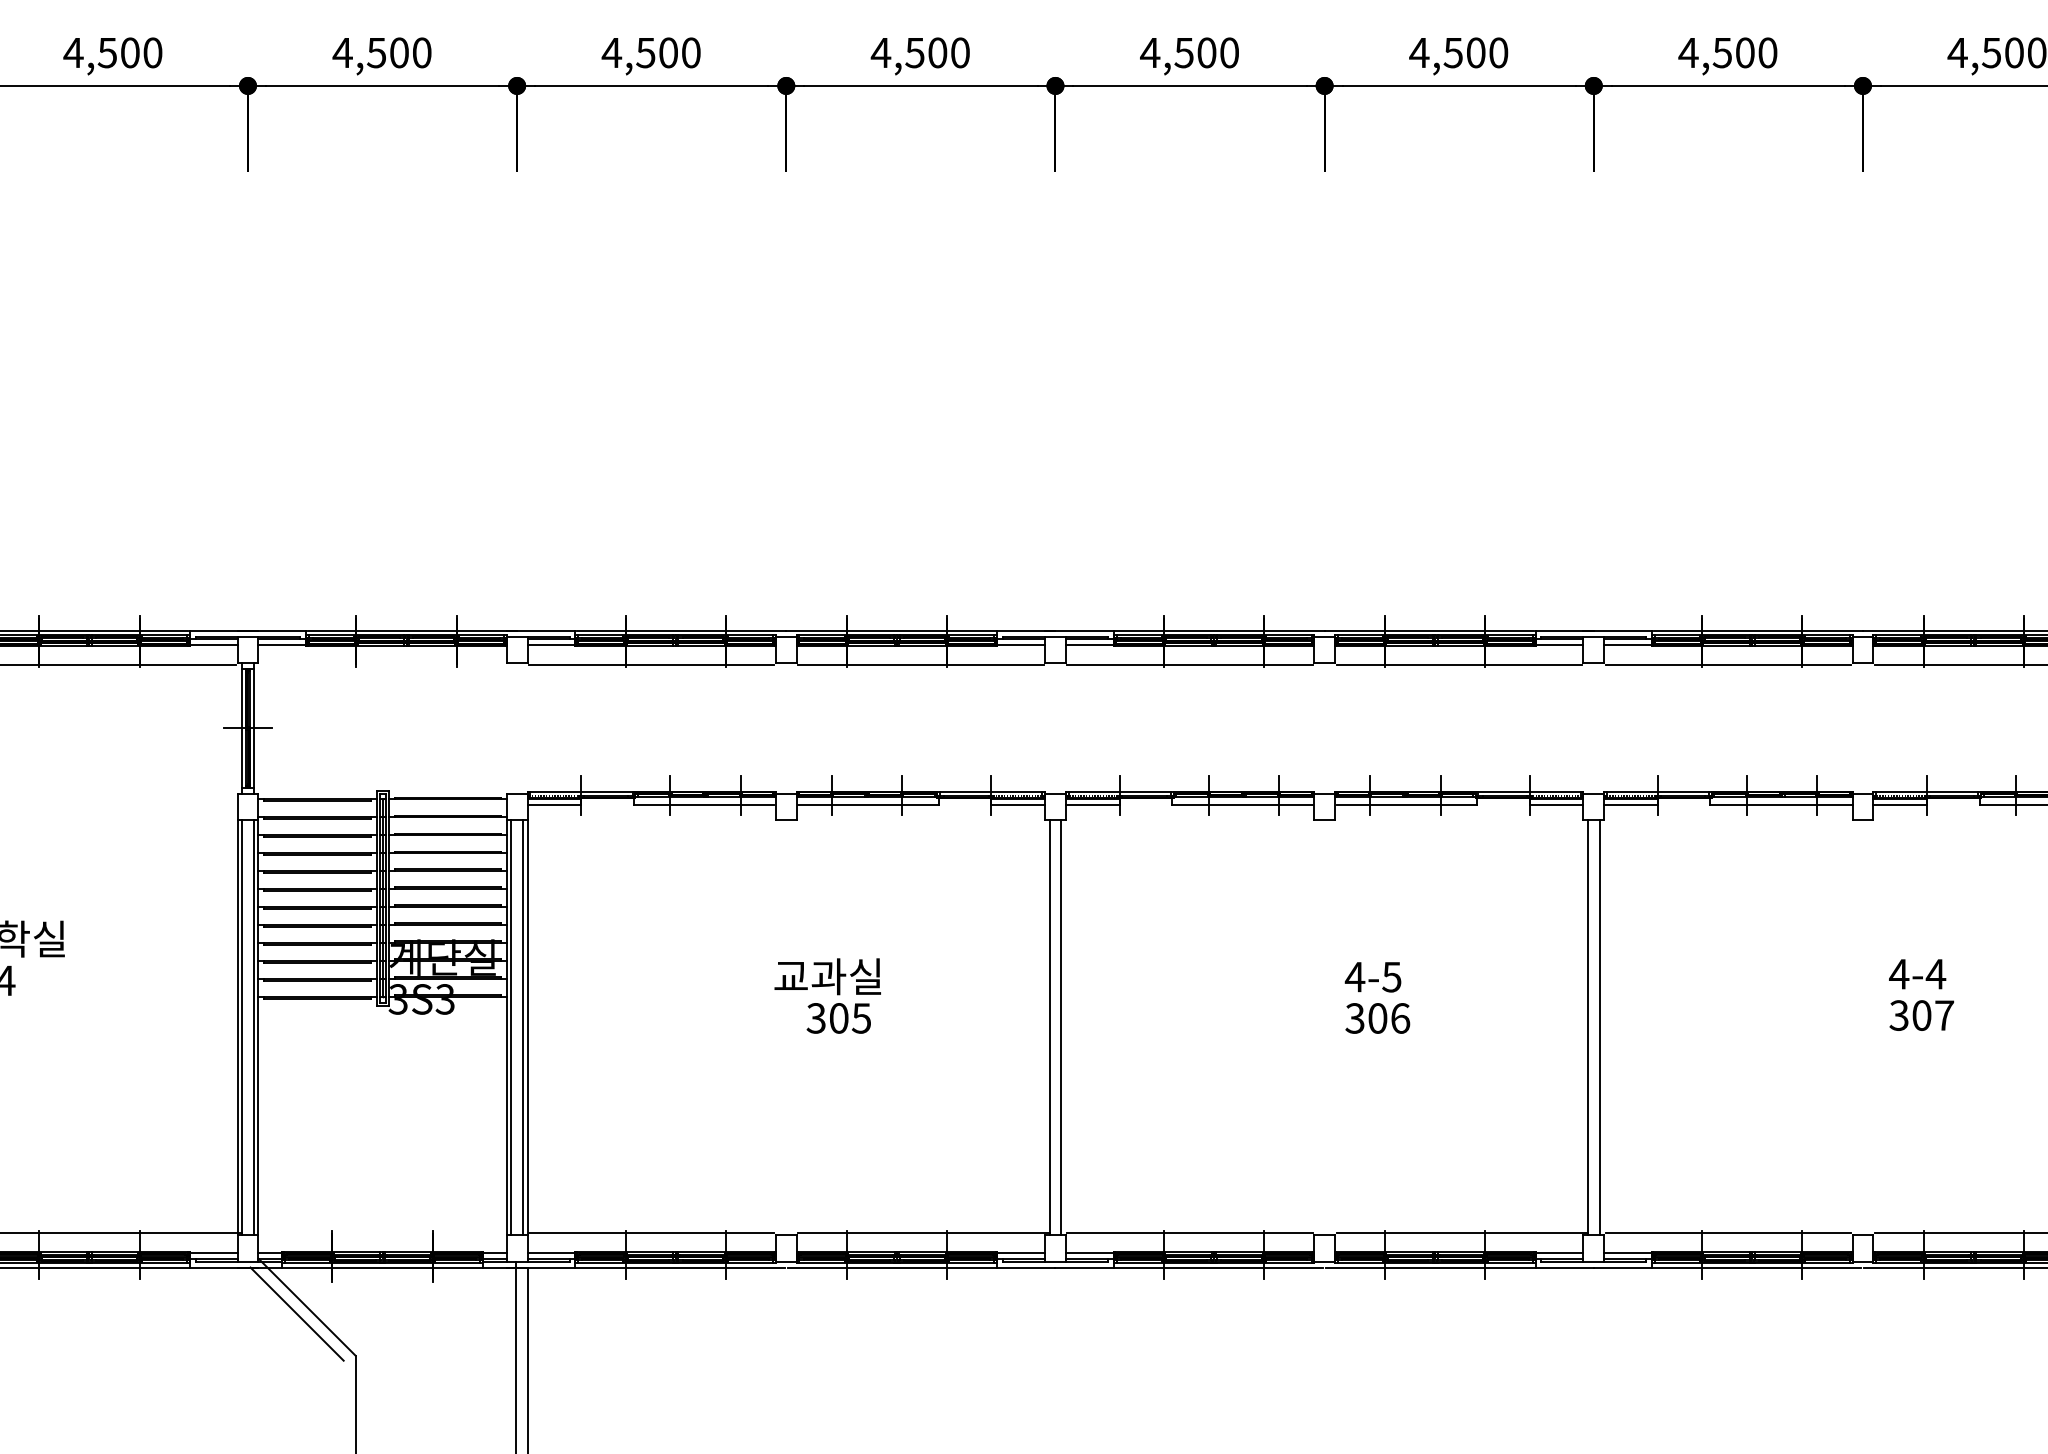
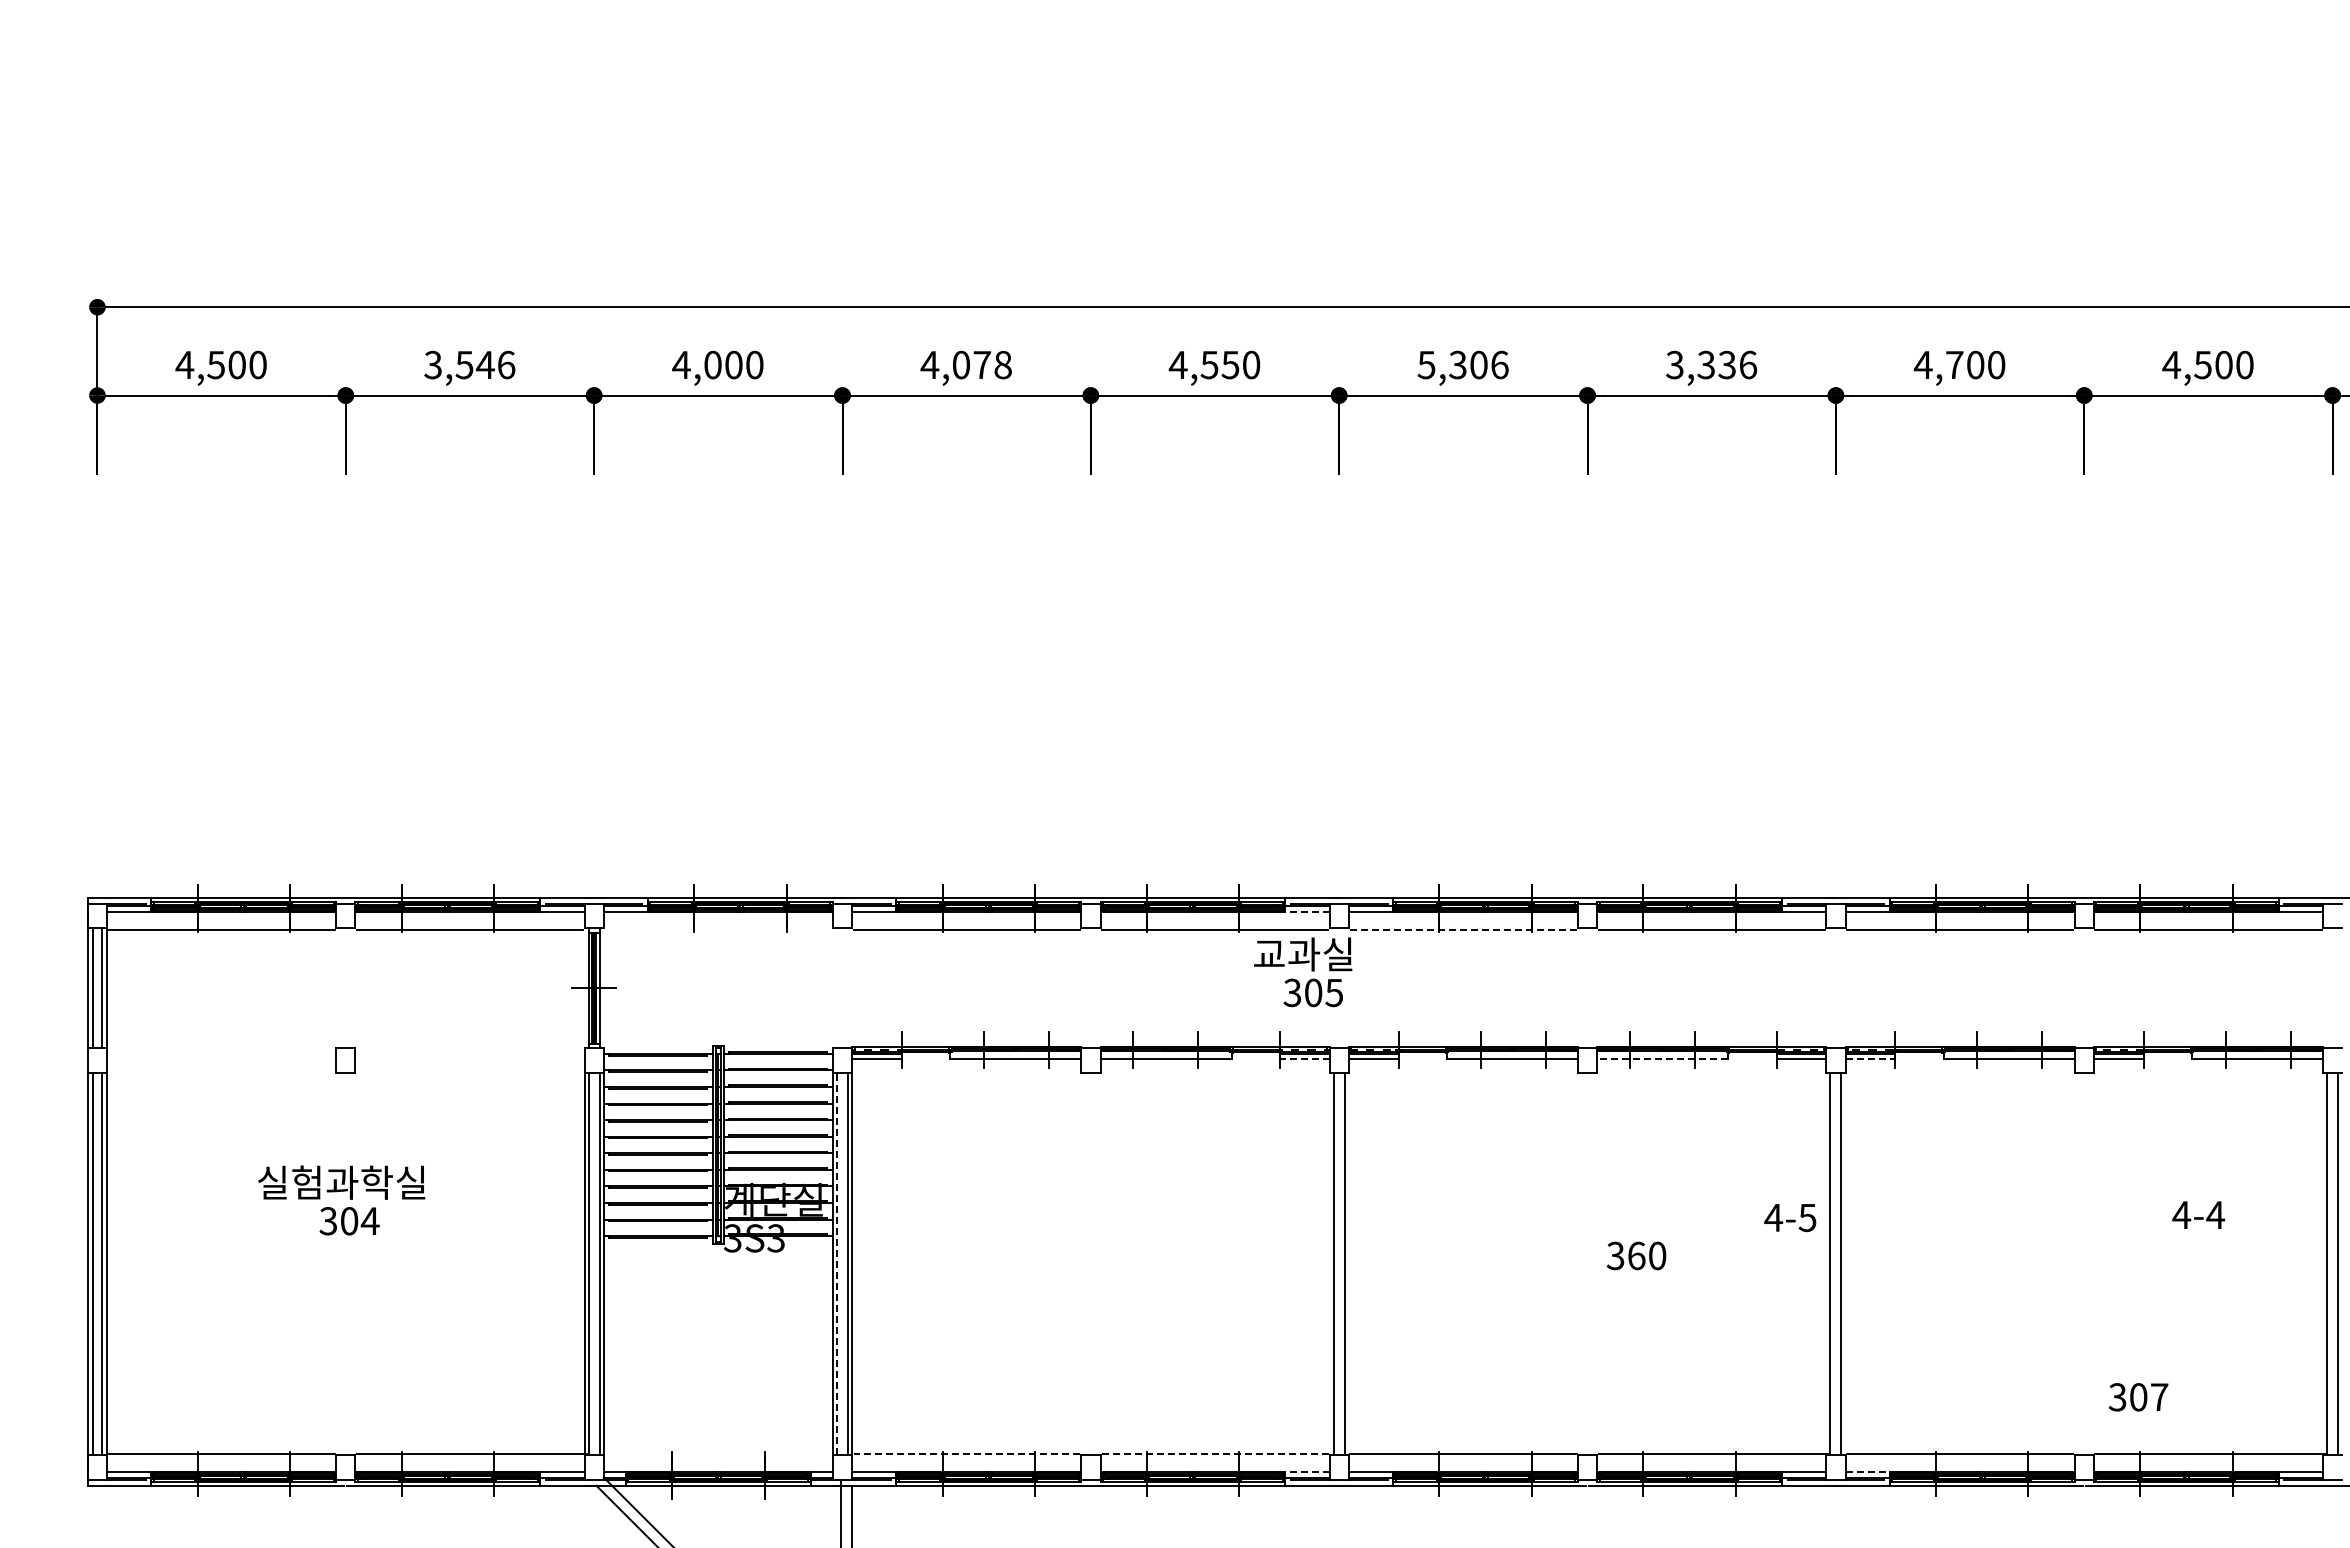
text: (112, 52) -> (469, 364), 4,500 -> 3,546
text: (376, 52) -> (712, 364), 4,500 -> 4,000
text: (667, 52) -> (981, 364), 4,500 -> 4,078
text: (937, 52) -> (1230, 364), 4,500 -> 4,550
text: (1189, 52) -> (1462, 364), 4,500 -> 5,306
text: (1458, 52) -> (1711, 364), 4,500 -> 3,336
text: (1722, 53) -> (1954, 365), 4,500 -> 4,700
line: (1021, 645) -> (1307, 911), solid -> dashed
line: (1190, 664) -> (1463, 929), solid -> dashed
line: (1017, 805) -> (1304, 1059), solid -> dashed
line: (1406, 805) -> (1663, 1059), solid -> dashed
line: (1631, 805) -> (1870, 1059), solid -> dashed
text: (1917, 973) -> (2198, 1214), moved
text: (1373, 977) -> (1790, 1218), moved
text: (828, 996) -> (1303, 972), moved
text: (1921, 1015) -> (2138, 1397), moved
text: (1389, 1017) -> (1647, 1255), 306 -> 360
line: (511, 1026) -> (837, 1263), solid -> dashed
line: (651, 1233) -> (966, 1454), solid -> dashed
line: (923, 1233) -> (1217, 1454), solid -> dashed
line: (1021, 1252) -> (1307, 1471), solid -> dashed
line: (1629, 1252) -> (1868, 1471), solid -> dashed

